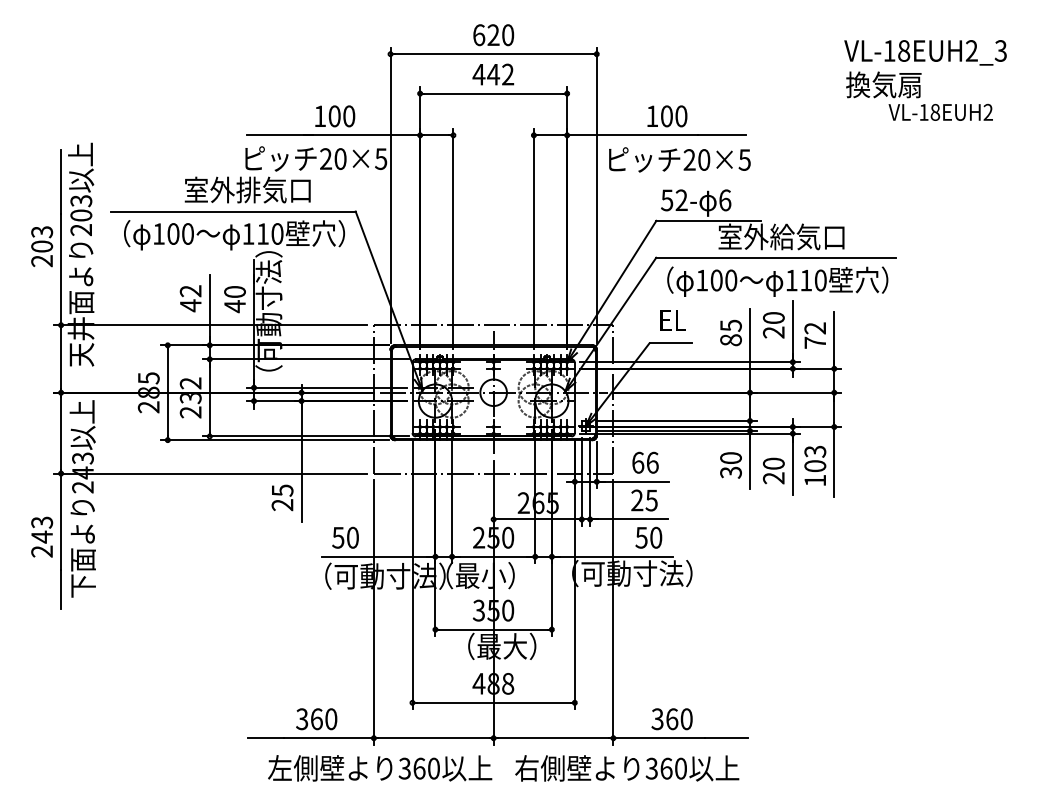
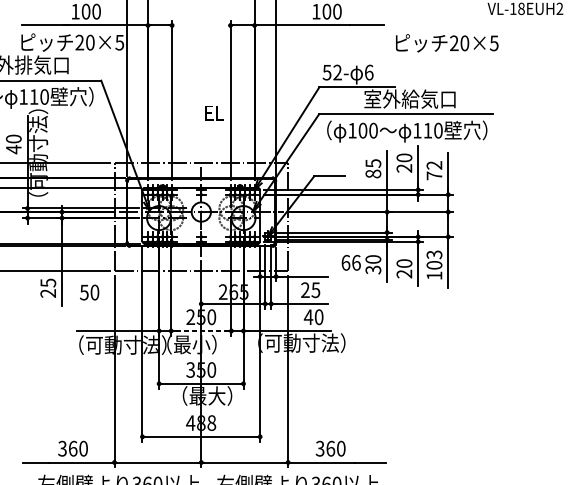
text: (679, 159) -> (446, 43), moved
text: (672, 320) -> (214, 113), moved
text: (645, 462) -> (351, 262), moved
text: (345, 537) -> (89, 292), moved
text: (641, 537) -> (308, 317), 50 -> 40
line: (493, 556) -> (201, 330), solid -> dashed

